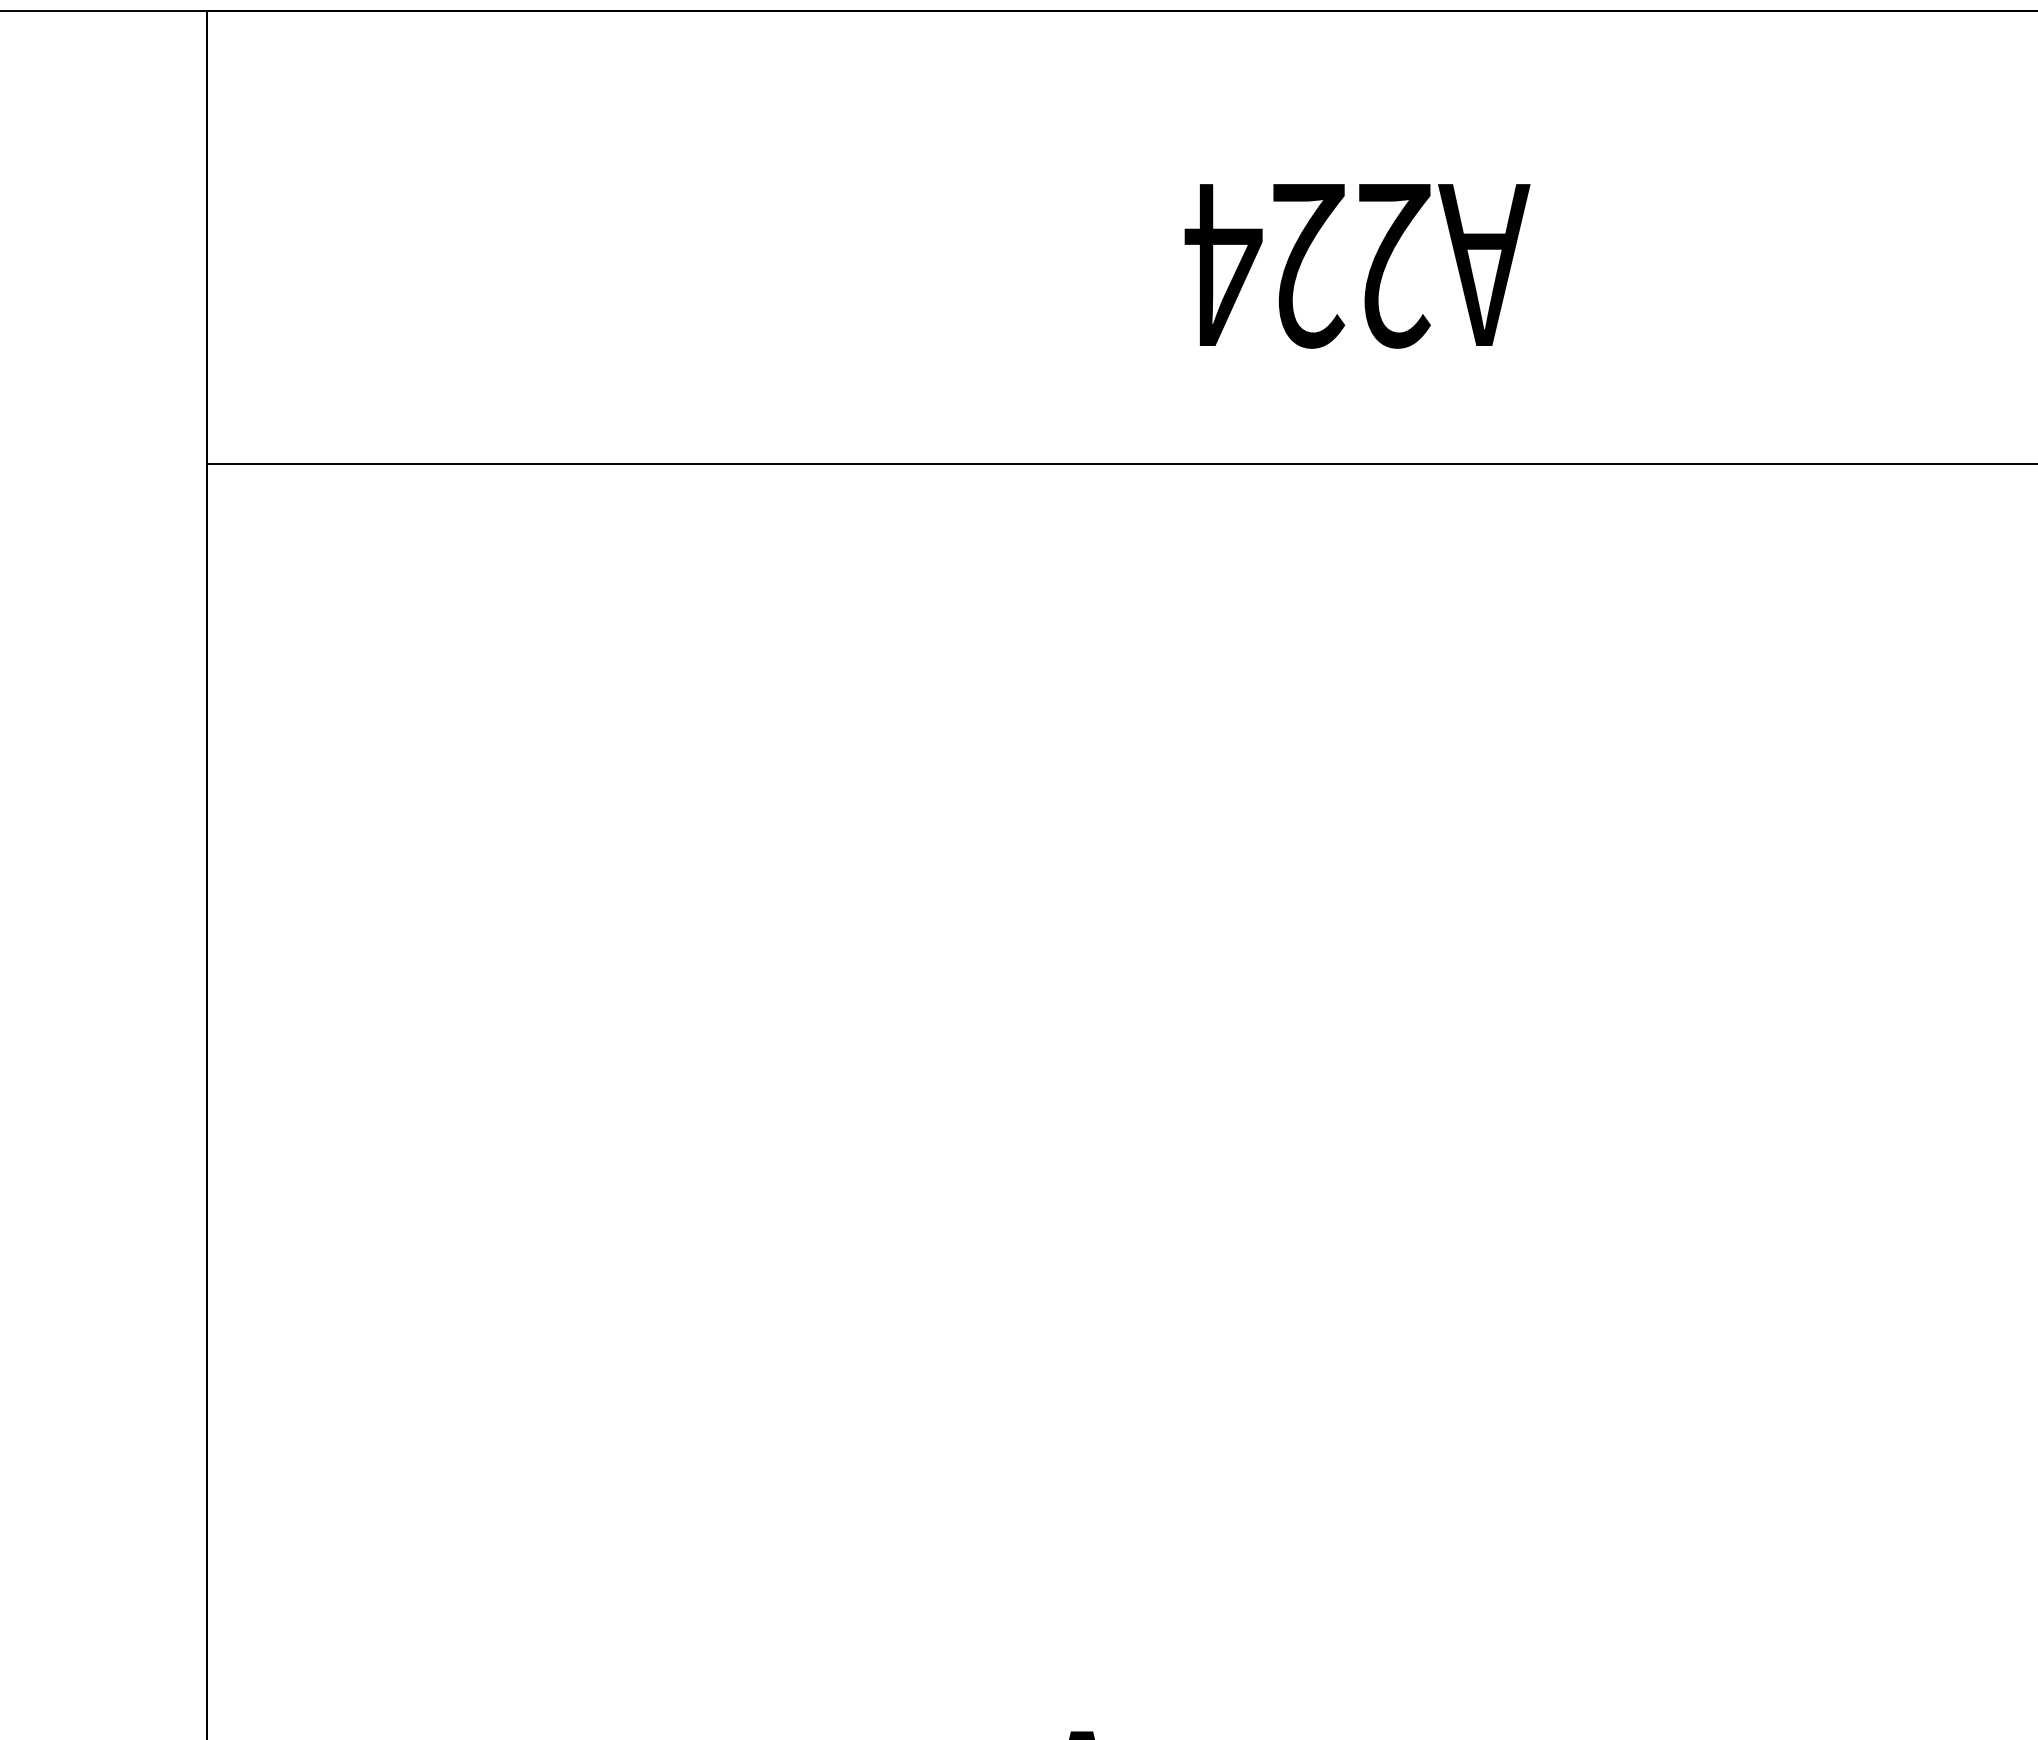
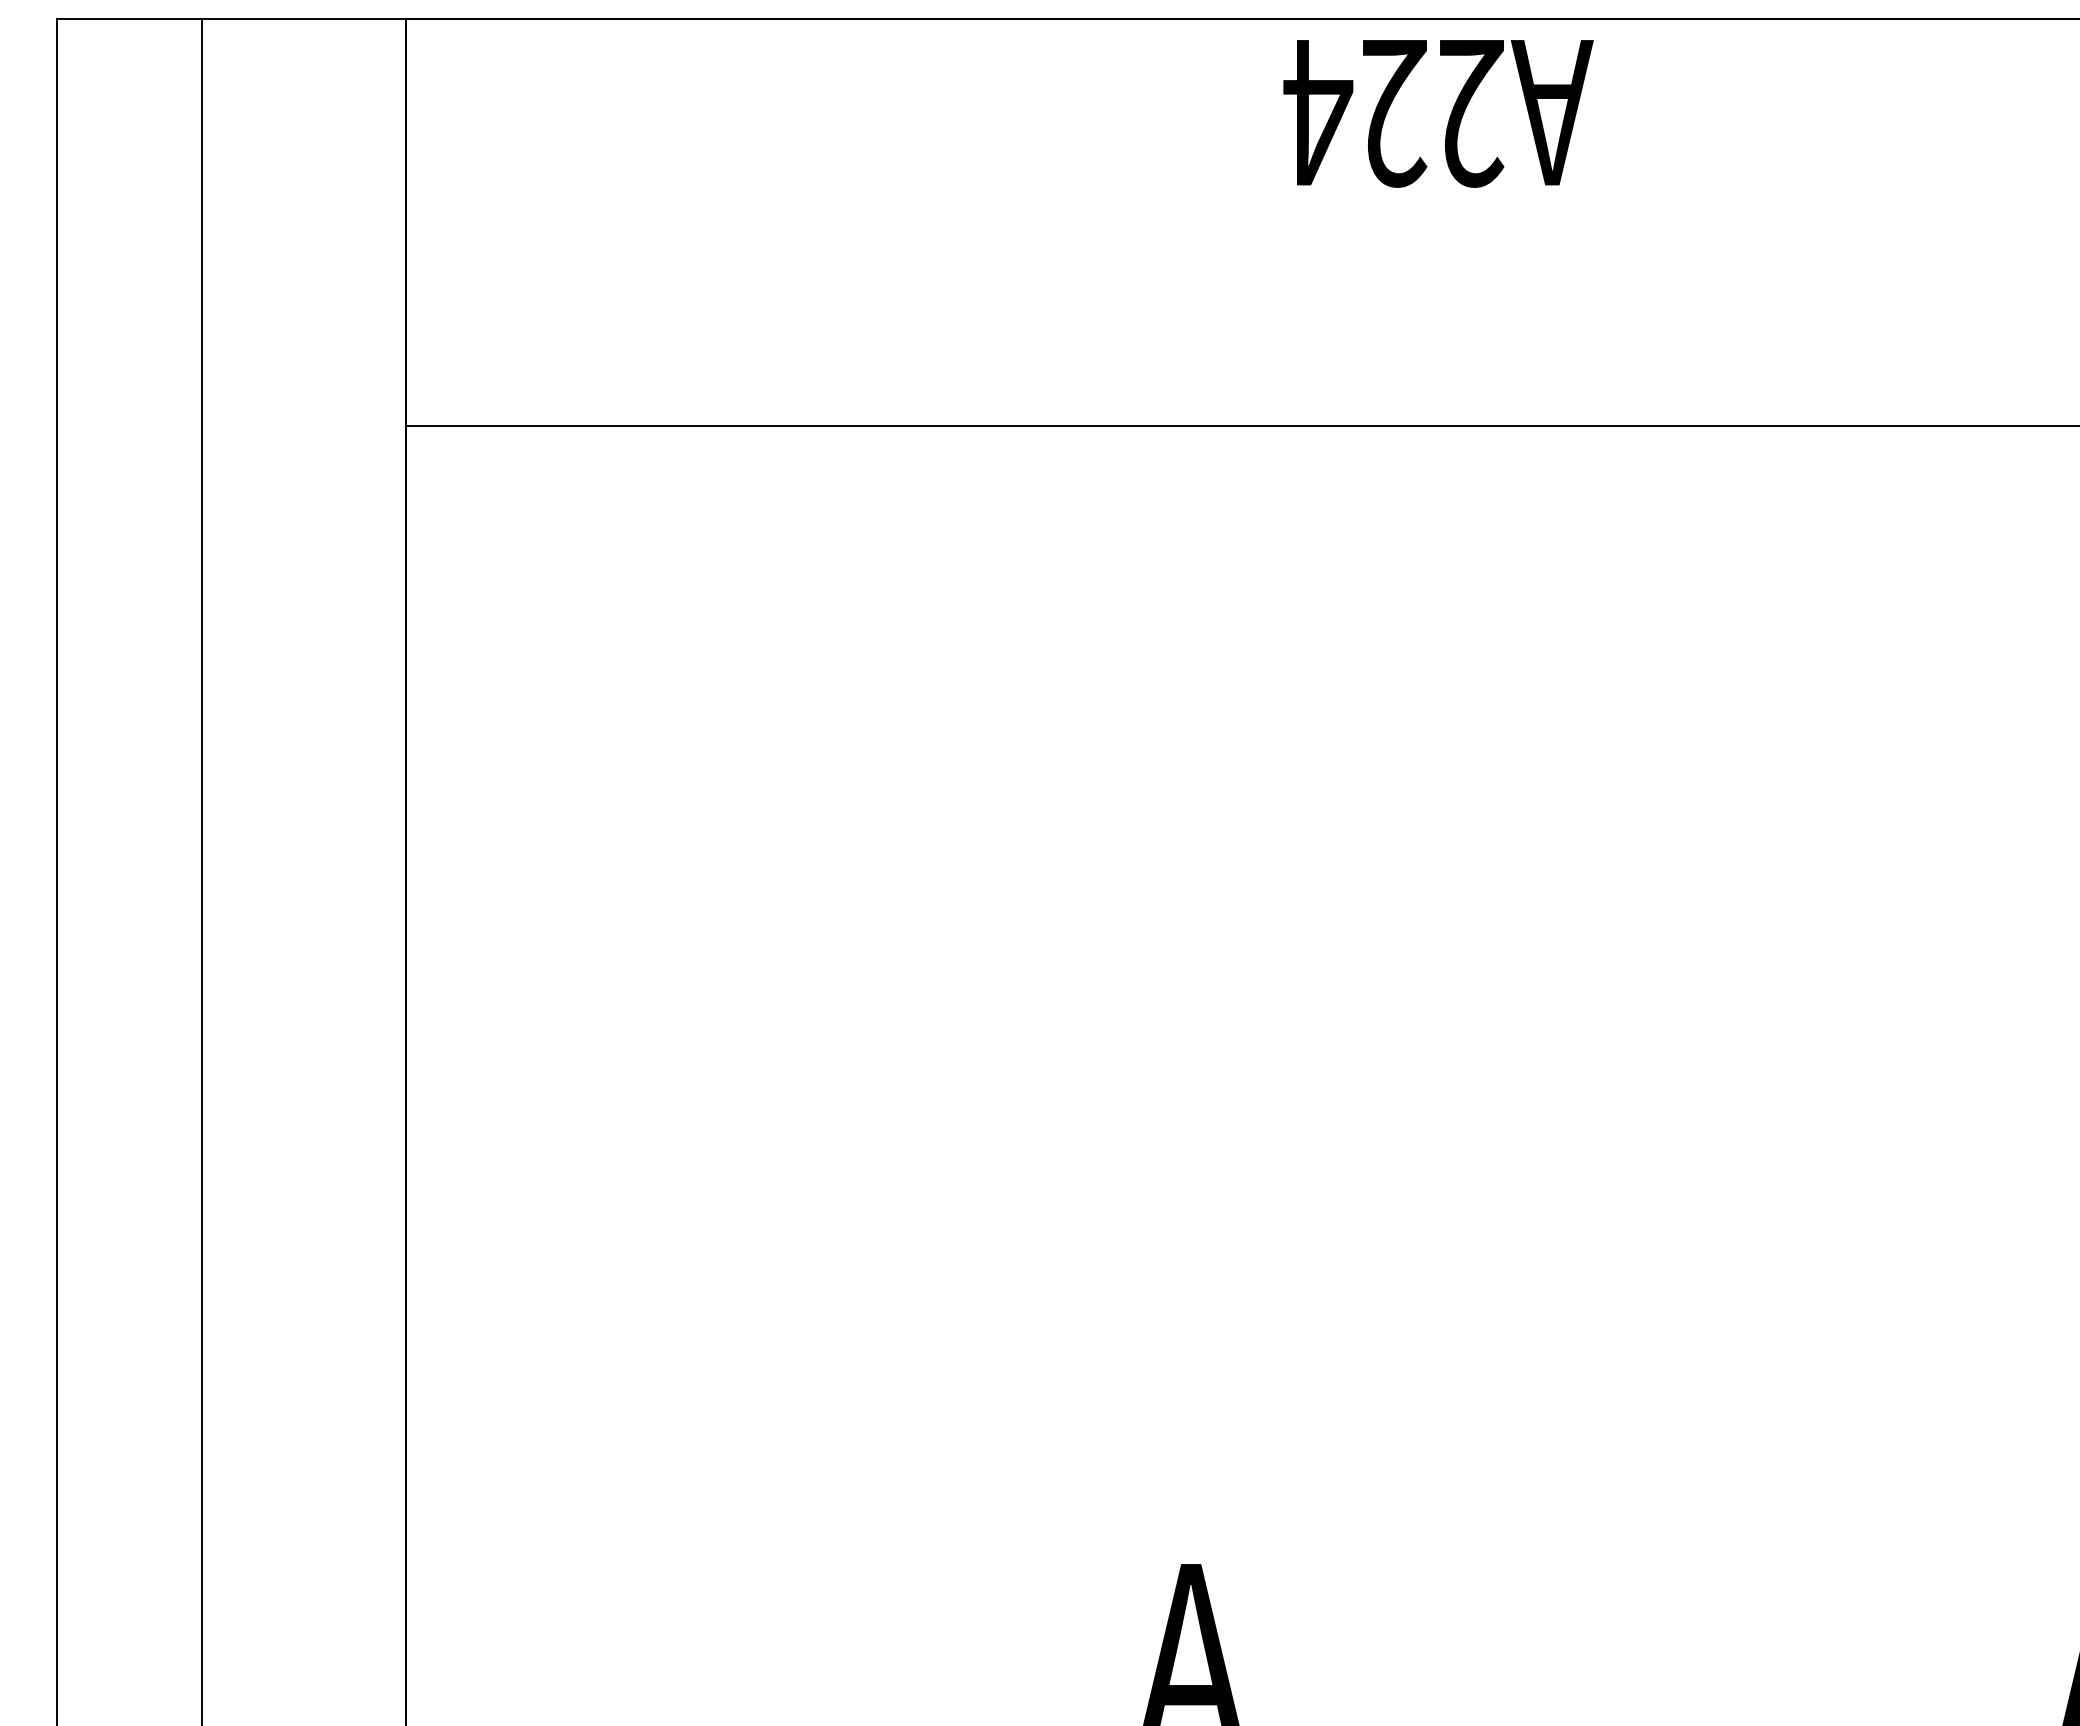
text: (1357, 265) -> (1438, 113), moved

